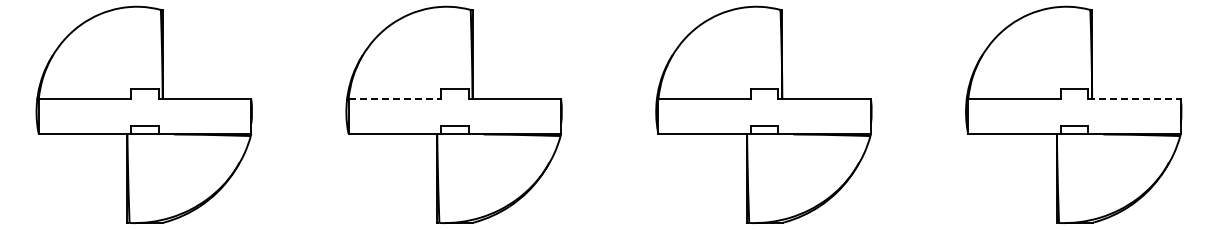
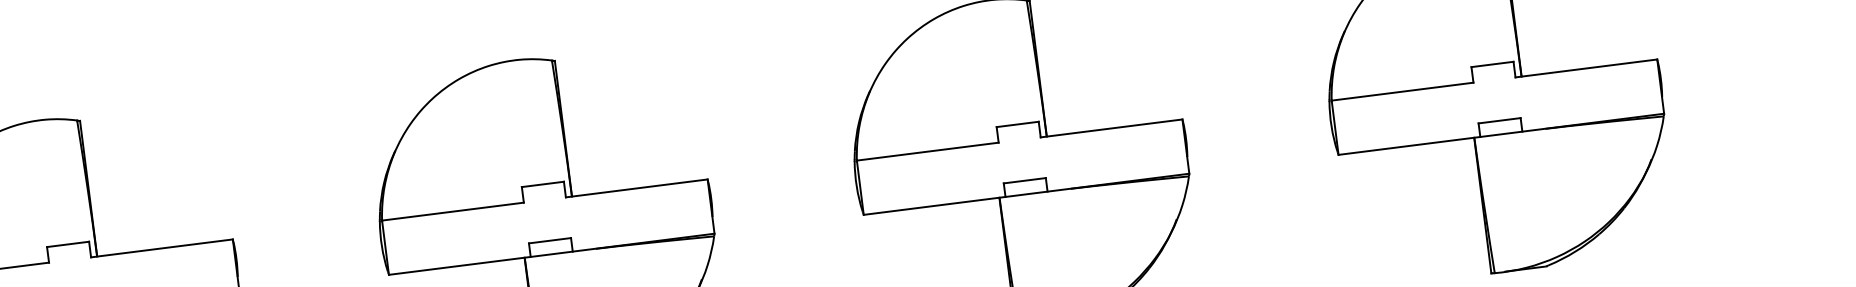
line: (395, 98) -> (453, 210), dashed -> solid
line: (1134, 98) -> (1586, 67), dashed -> solid

